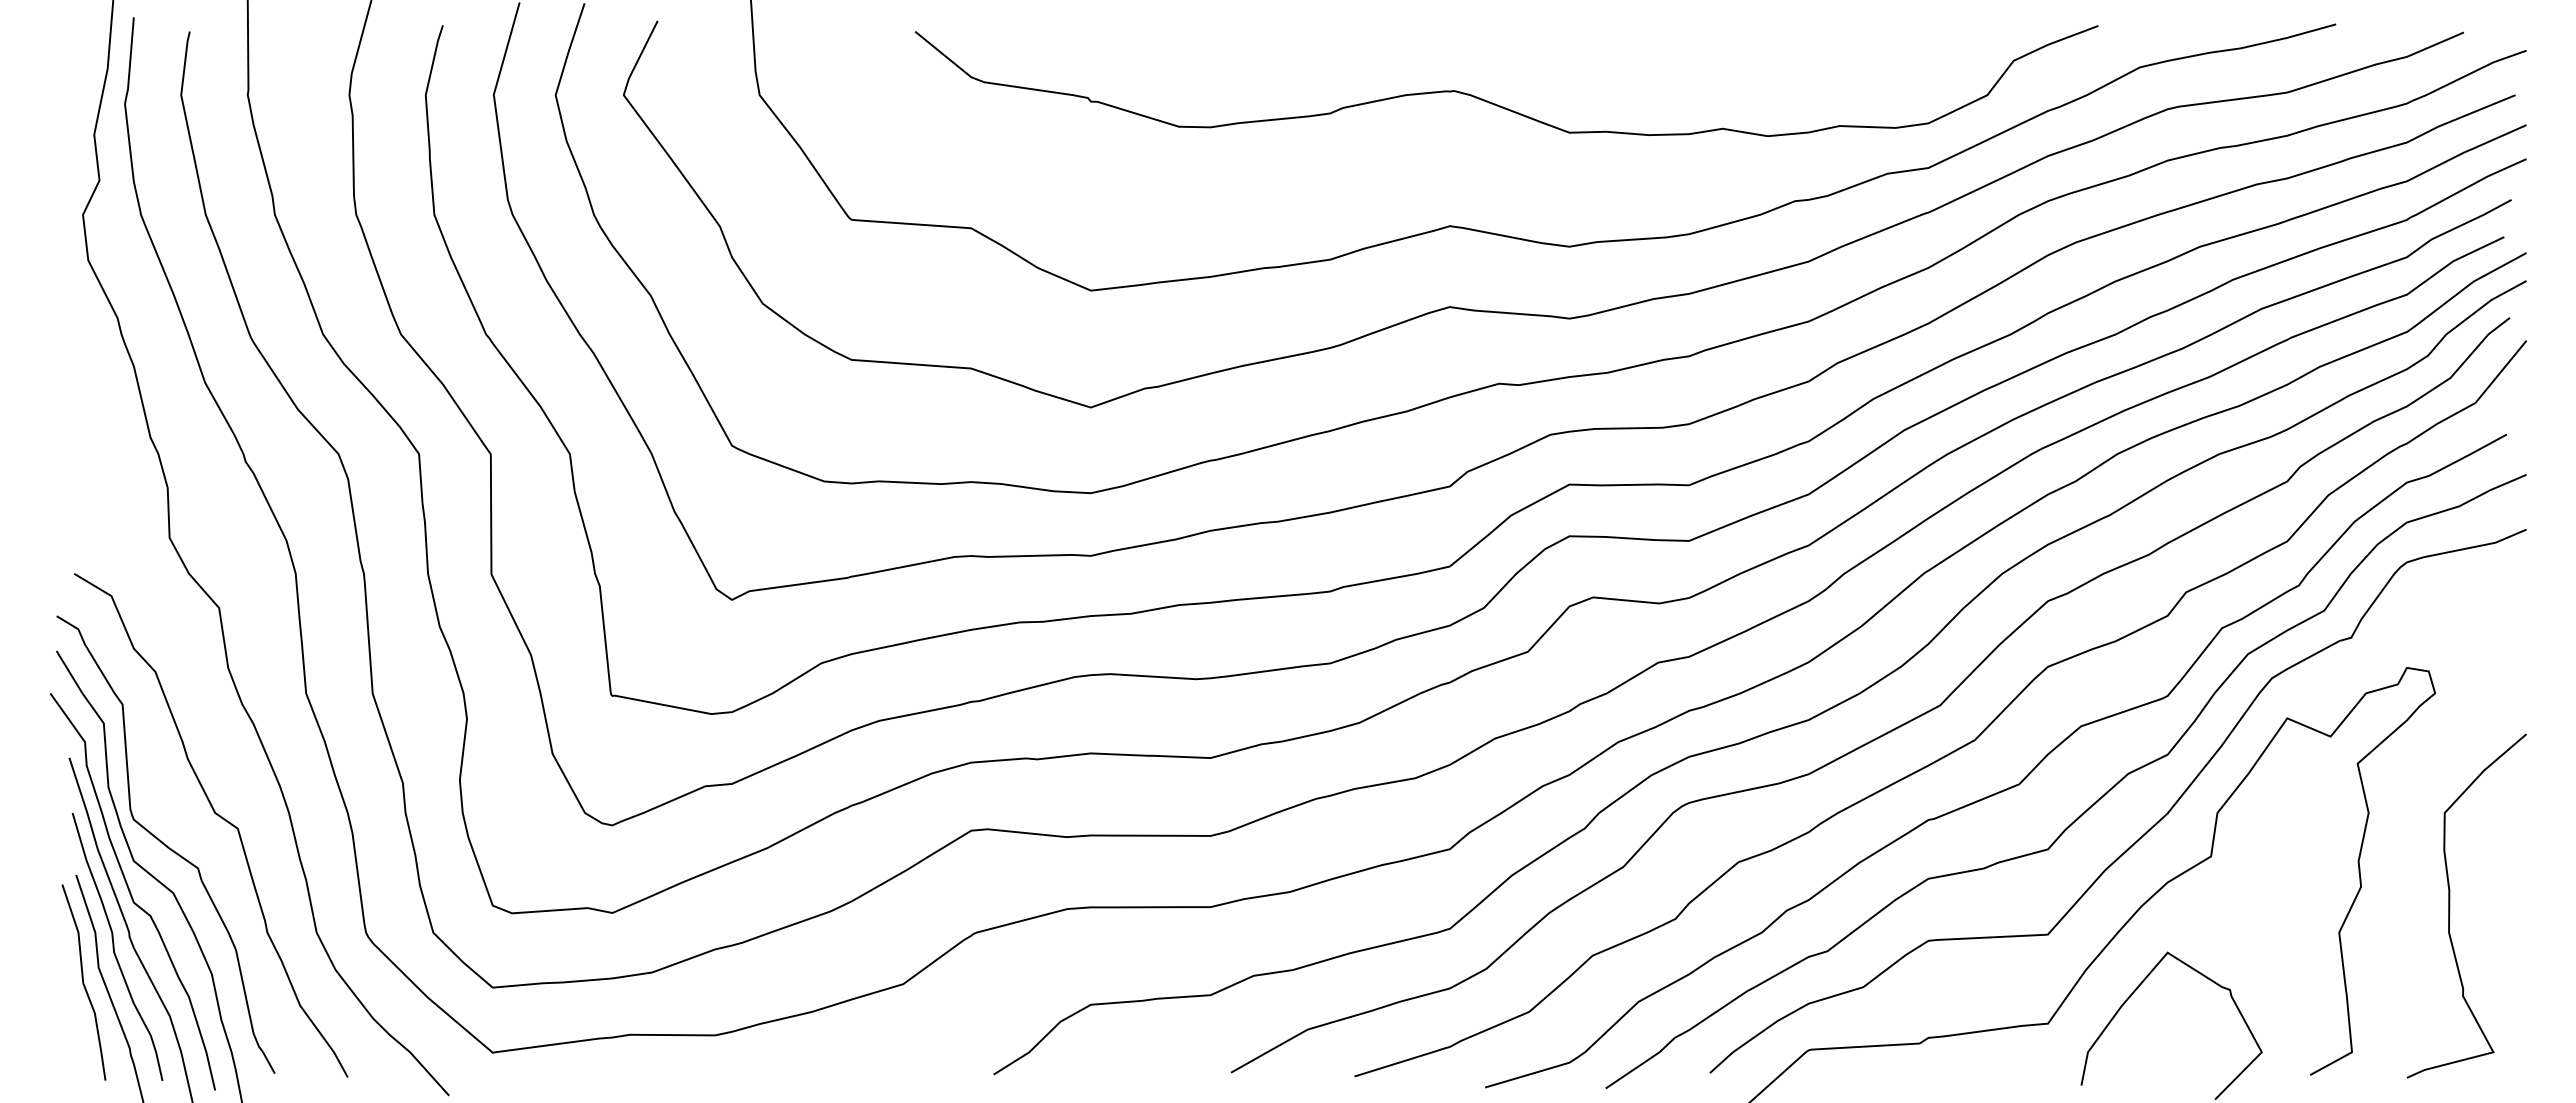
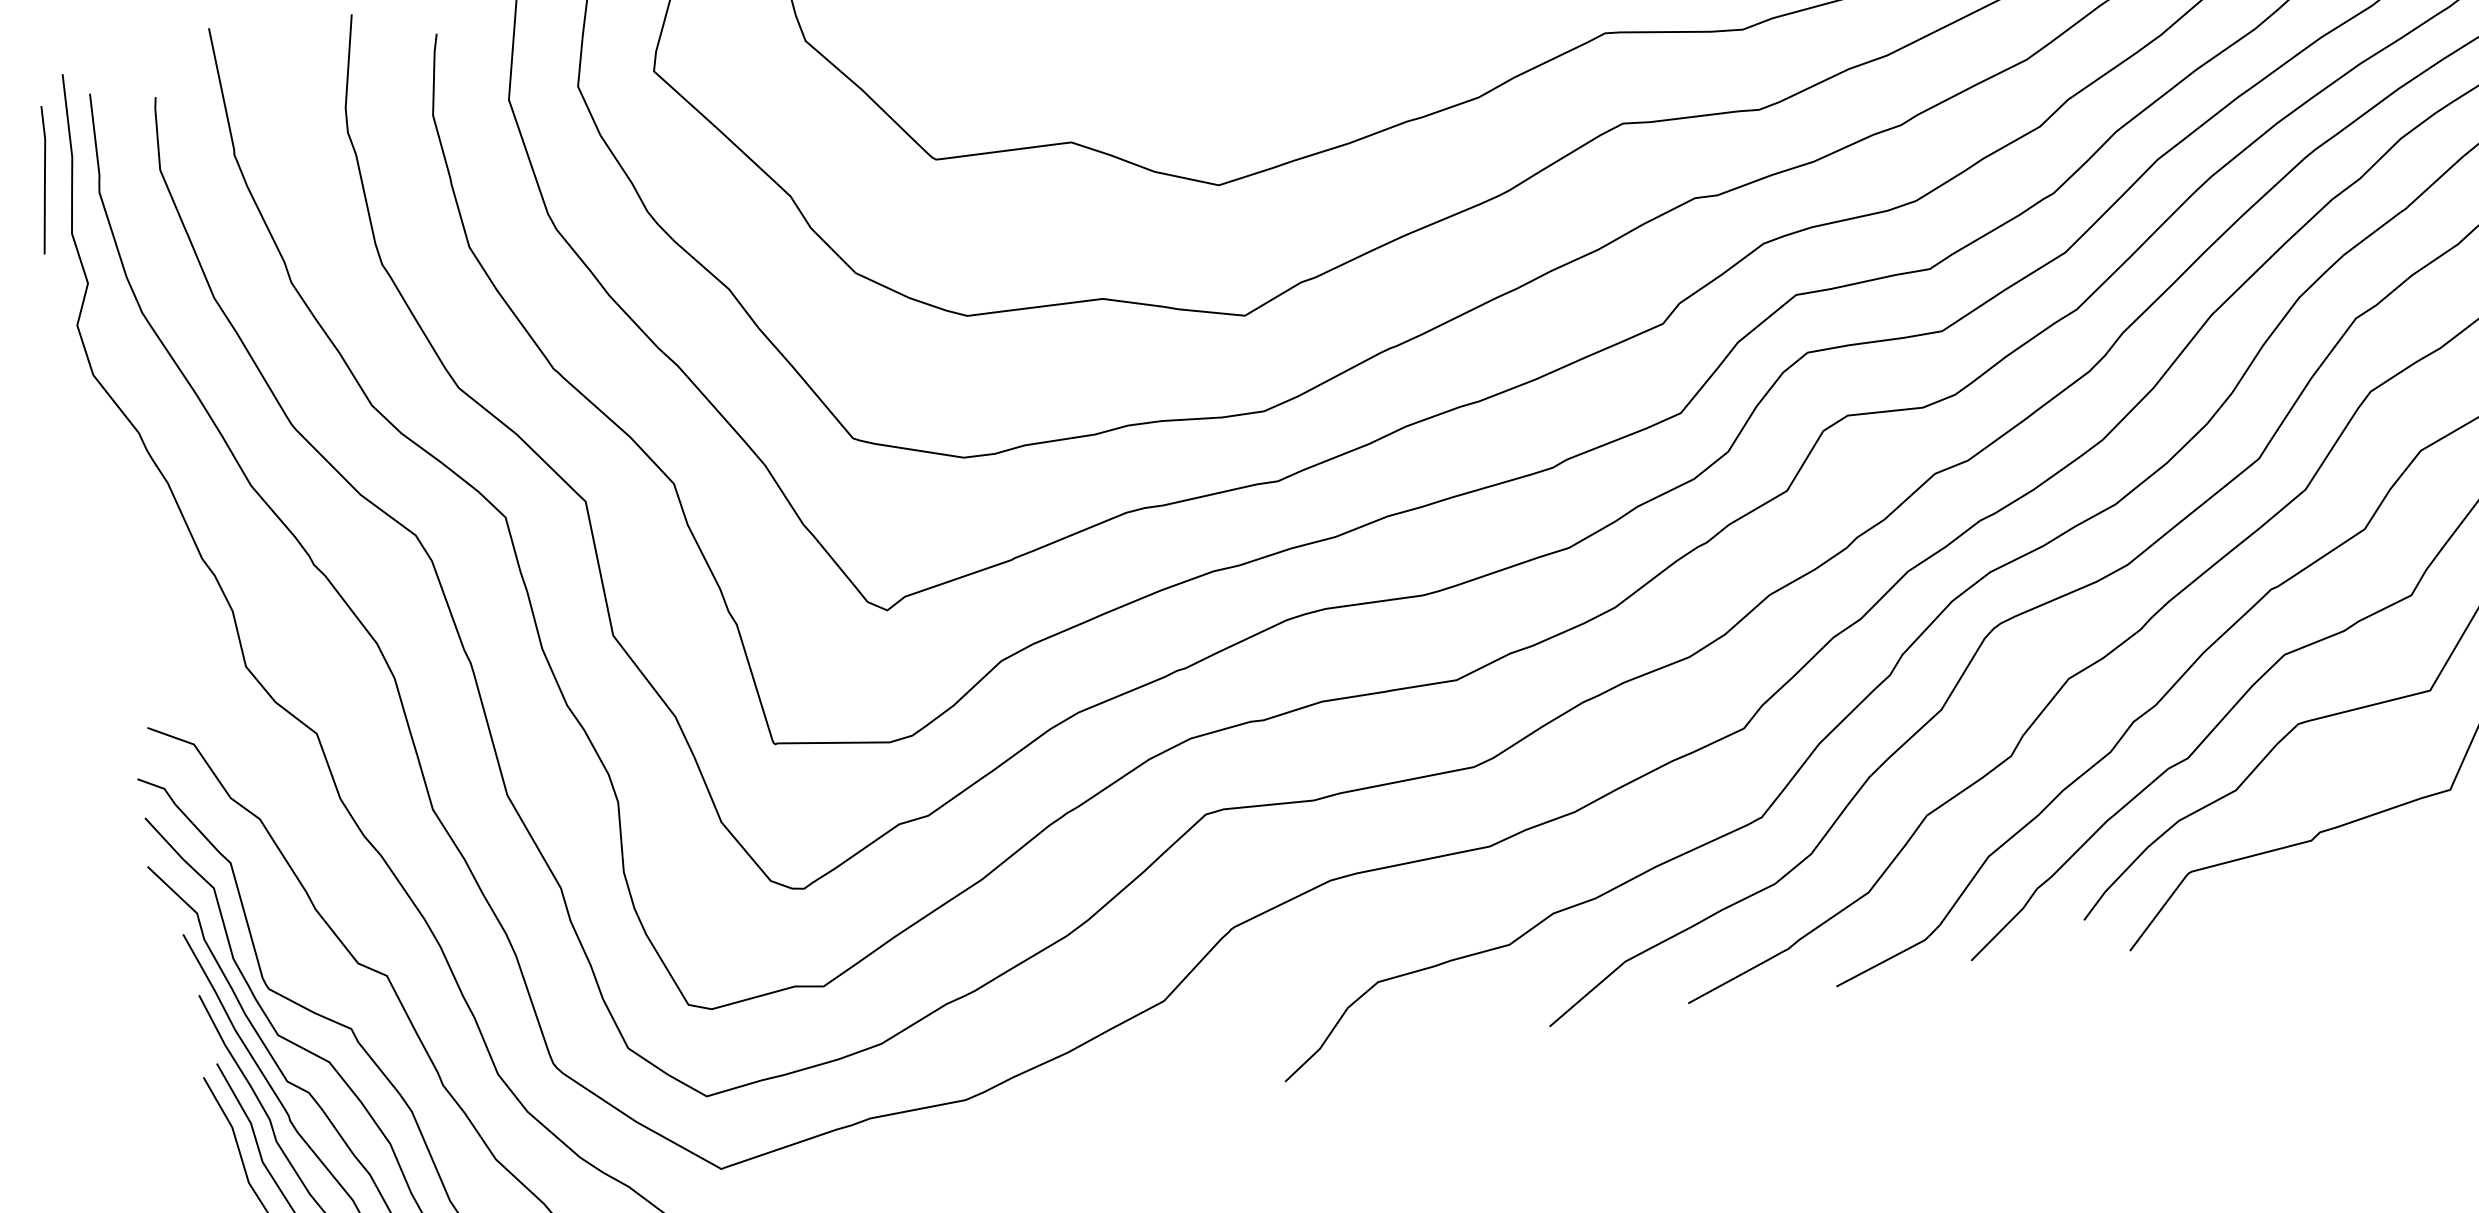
line: (79, 83) -> (44, 179), added

